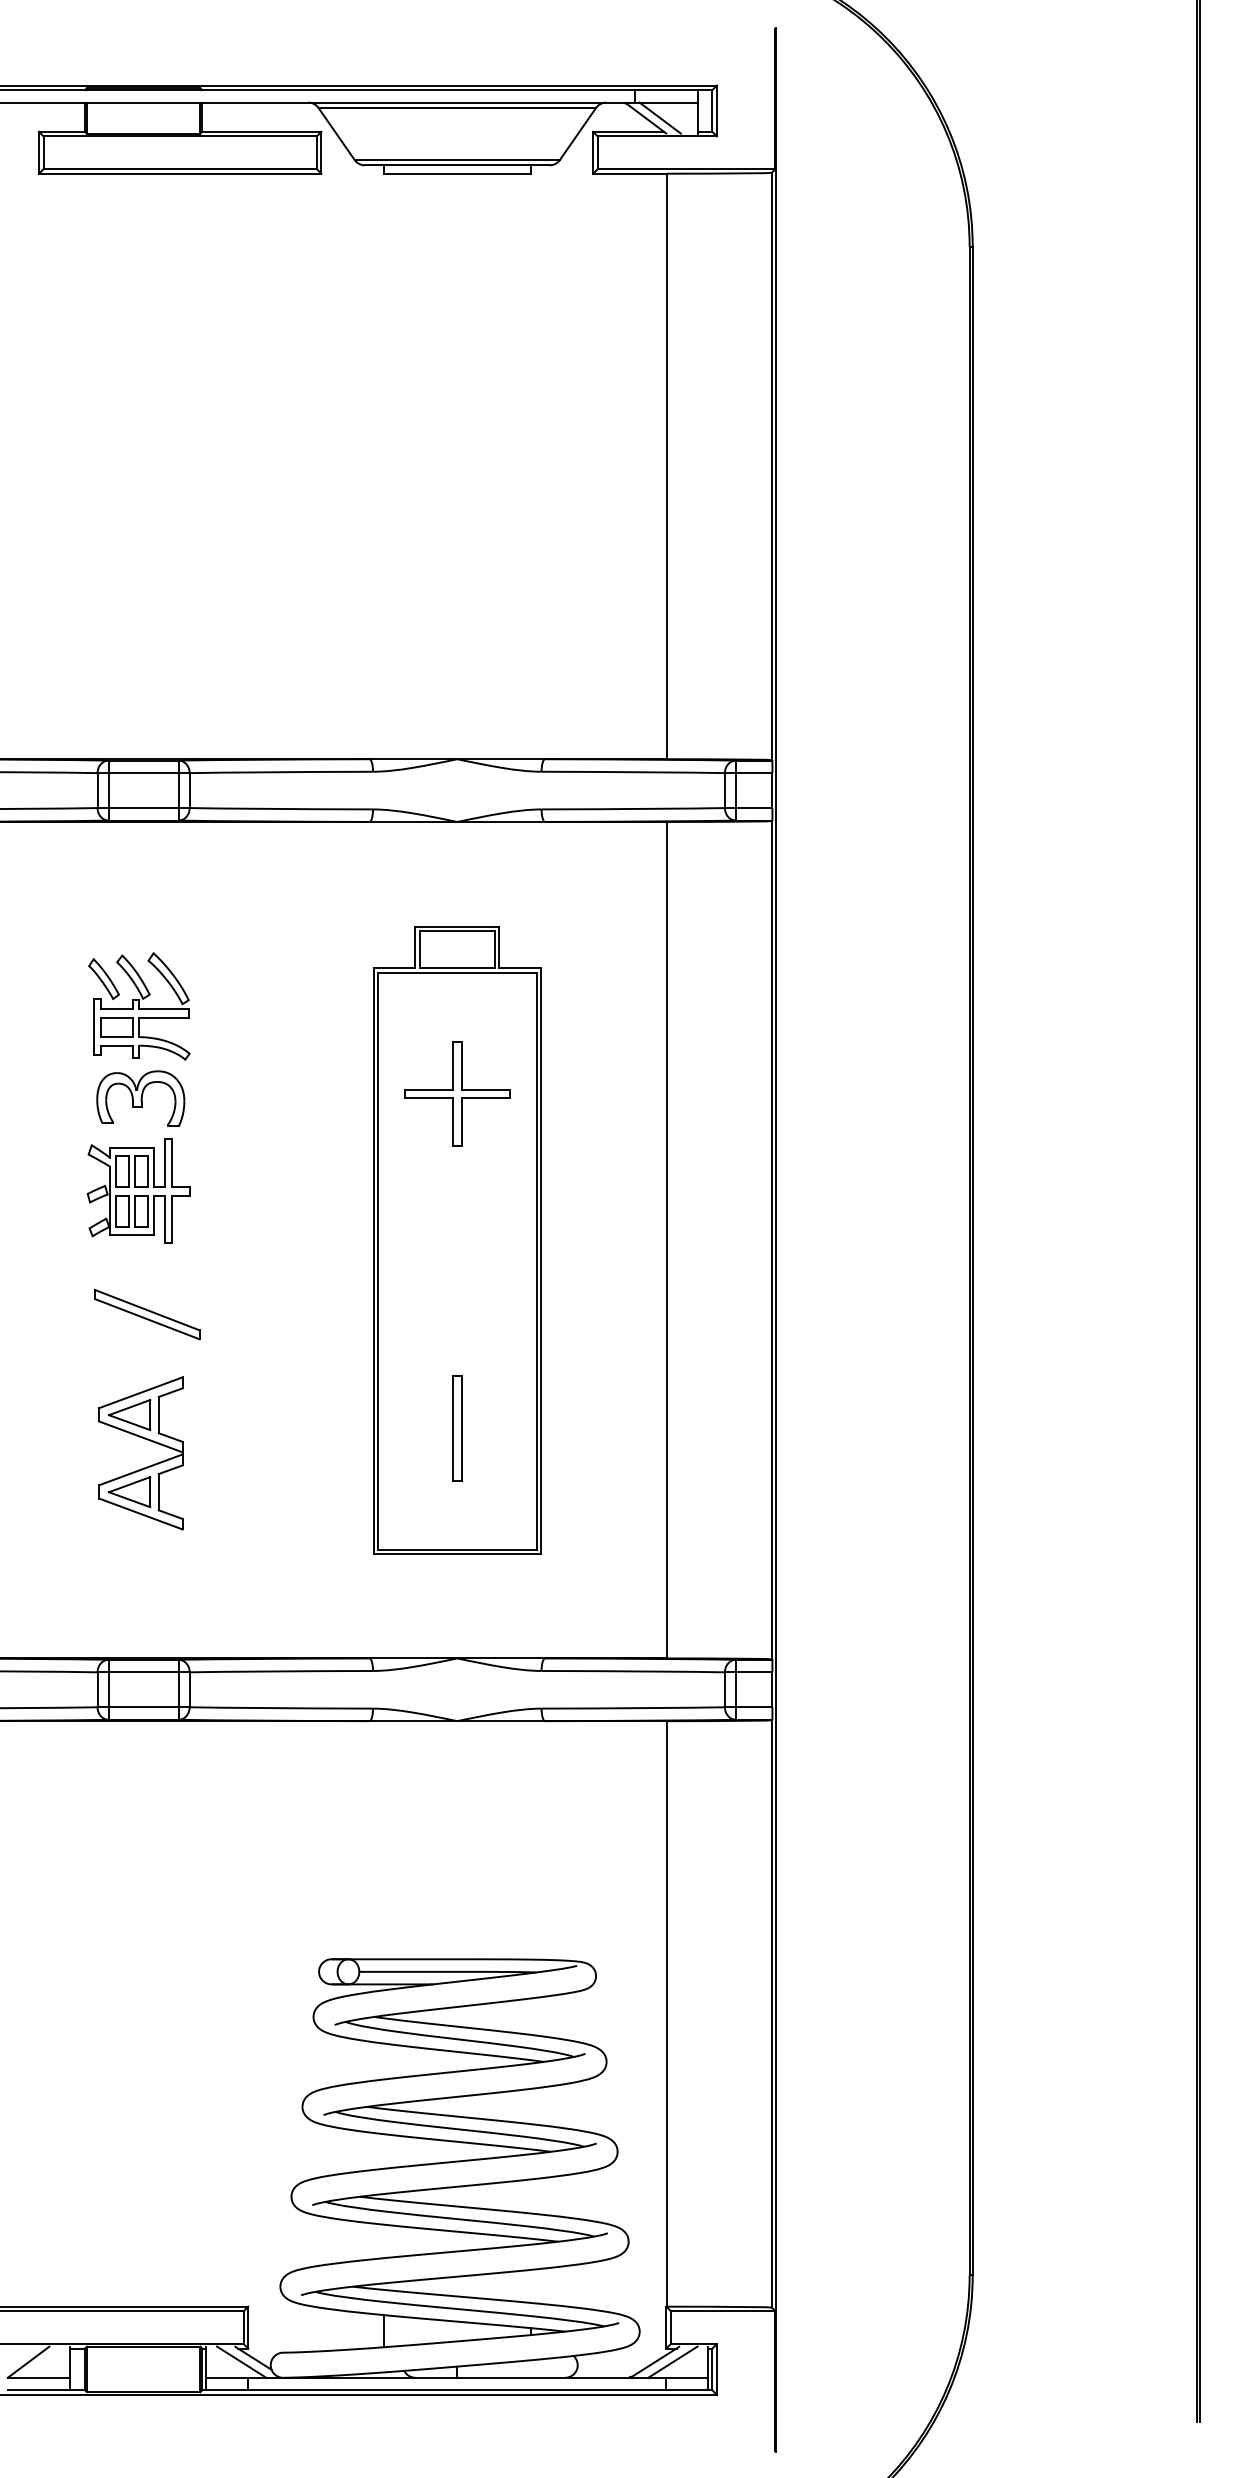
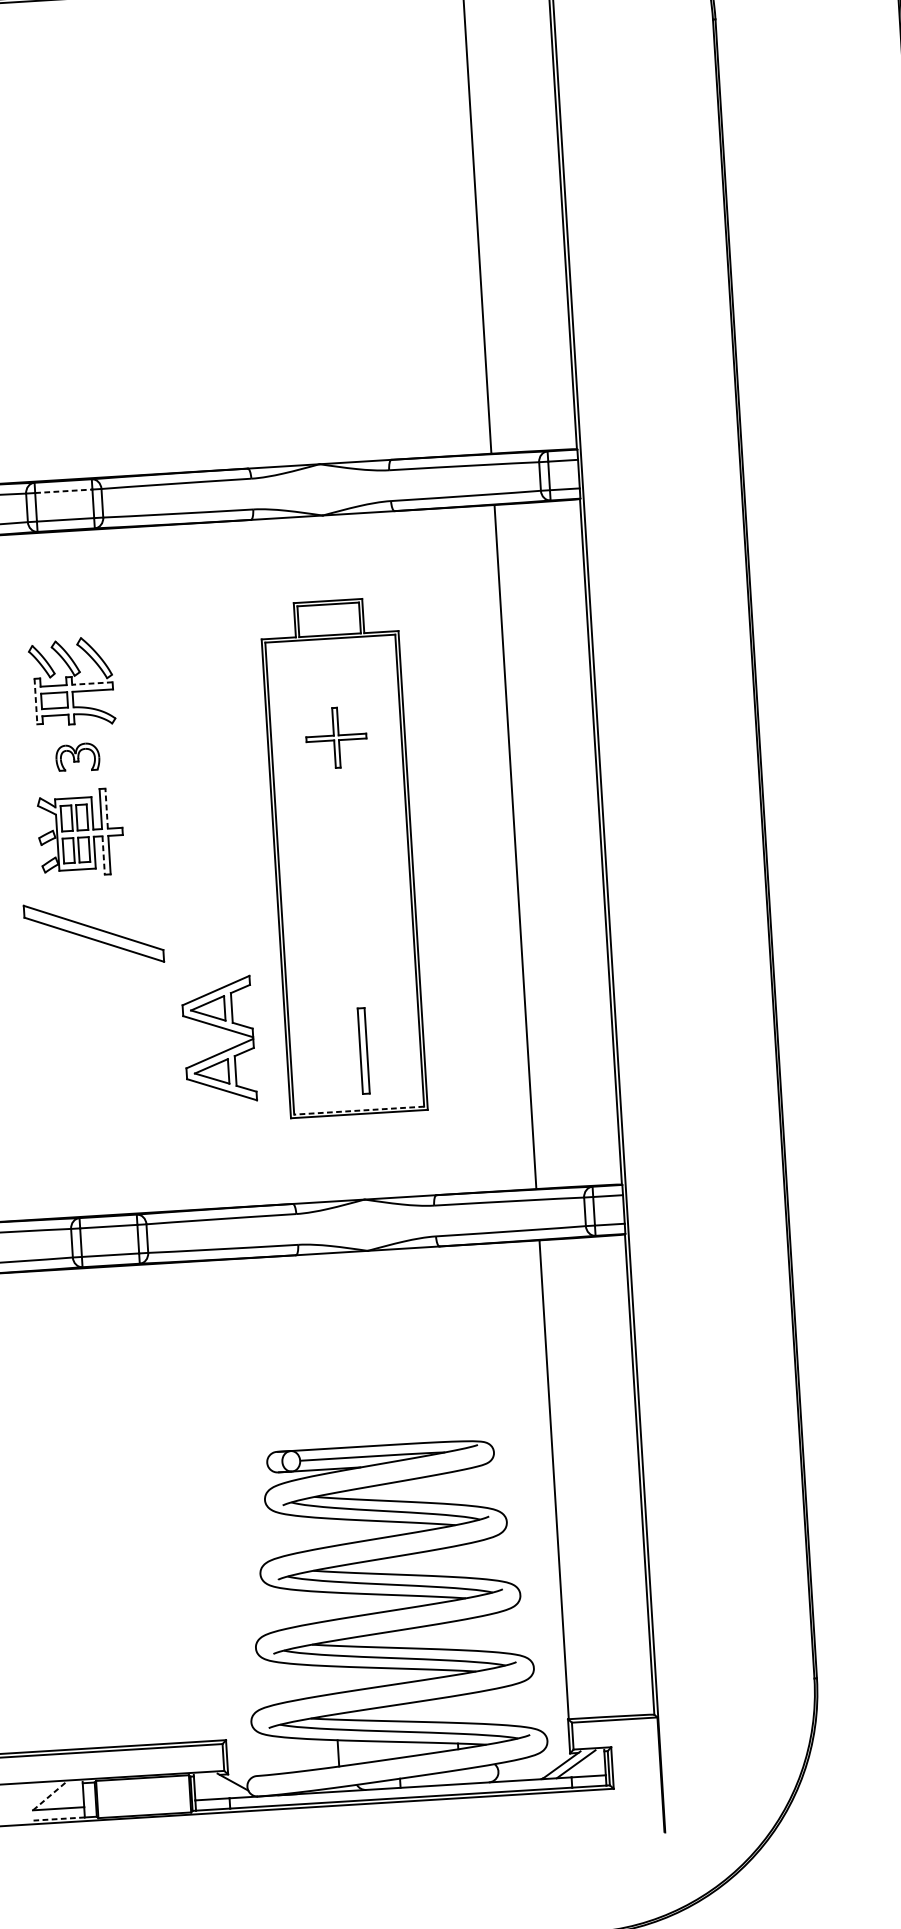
line: (143, 773) -> (63, 491), solid -> dashed
line: (164, 1009) -> (92, 683), solid -> dashed
line: (94, 1027) -> (36, 701), solid -> dashed
part: (457, 1093) -> (336, 737), size x0.7
part: (140, 1098) -> (77, 757), size x0.6
line: (172, 1162) -> (106, 808), solid -> dashed
line: (165, 1220) -> (104, 856), solid -> dashed
part: (147, 1314) -> (94, 933), size x1.6
part: (457, 1428) -> (363, 1051), moved
part: (146, 1466) -> (224, 1050), moved
line: (456, 1549) -> (358, 1110), solid -> dashed
line: (241, 2361) -> (223, 1785), removed
line: (28, 2362) -> (49, 1796), solid -> dashed
line: (38, 2390) -> (58, 1819), solid -> dashed

